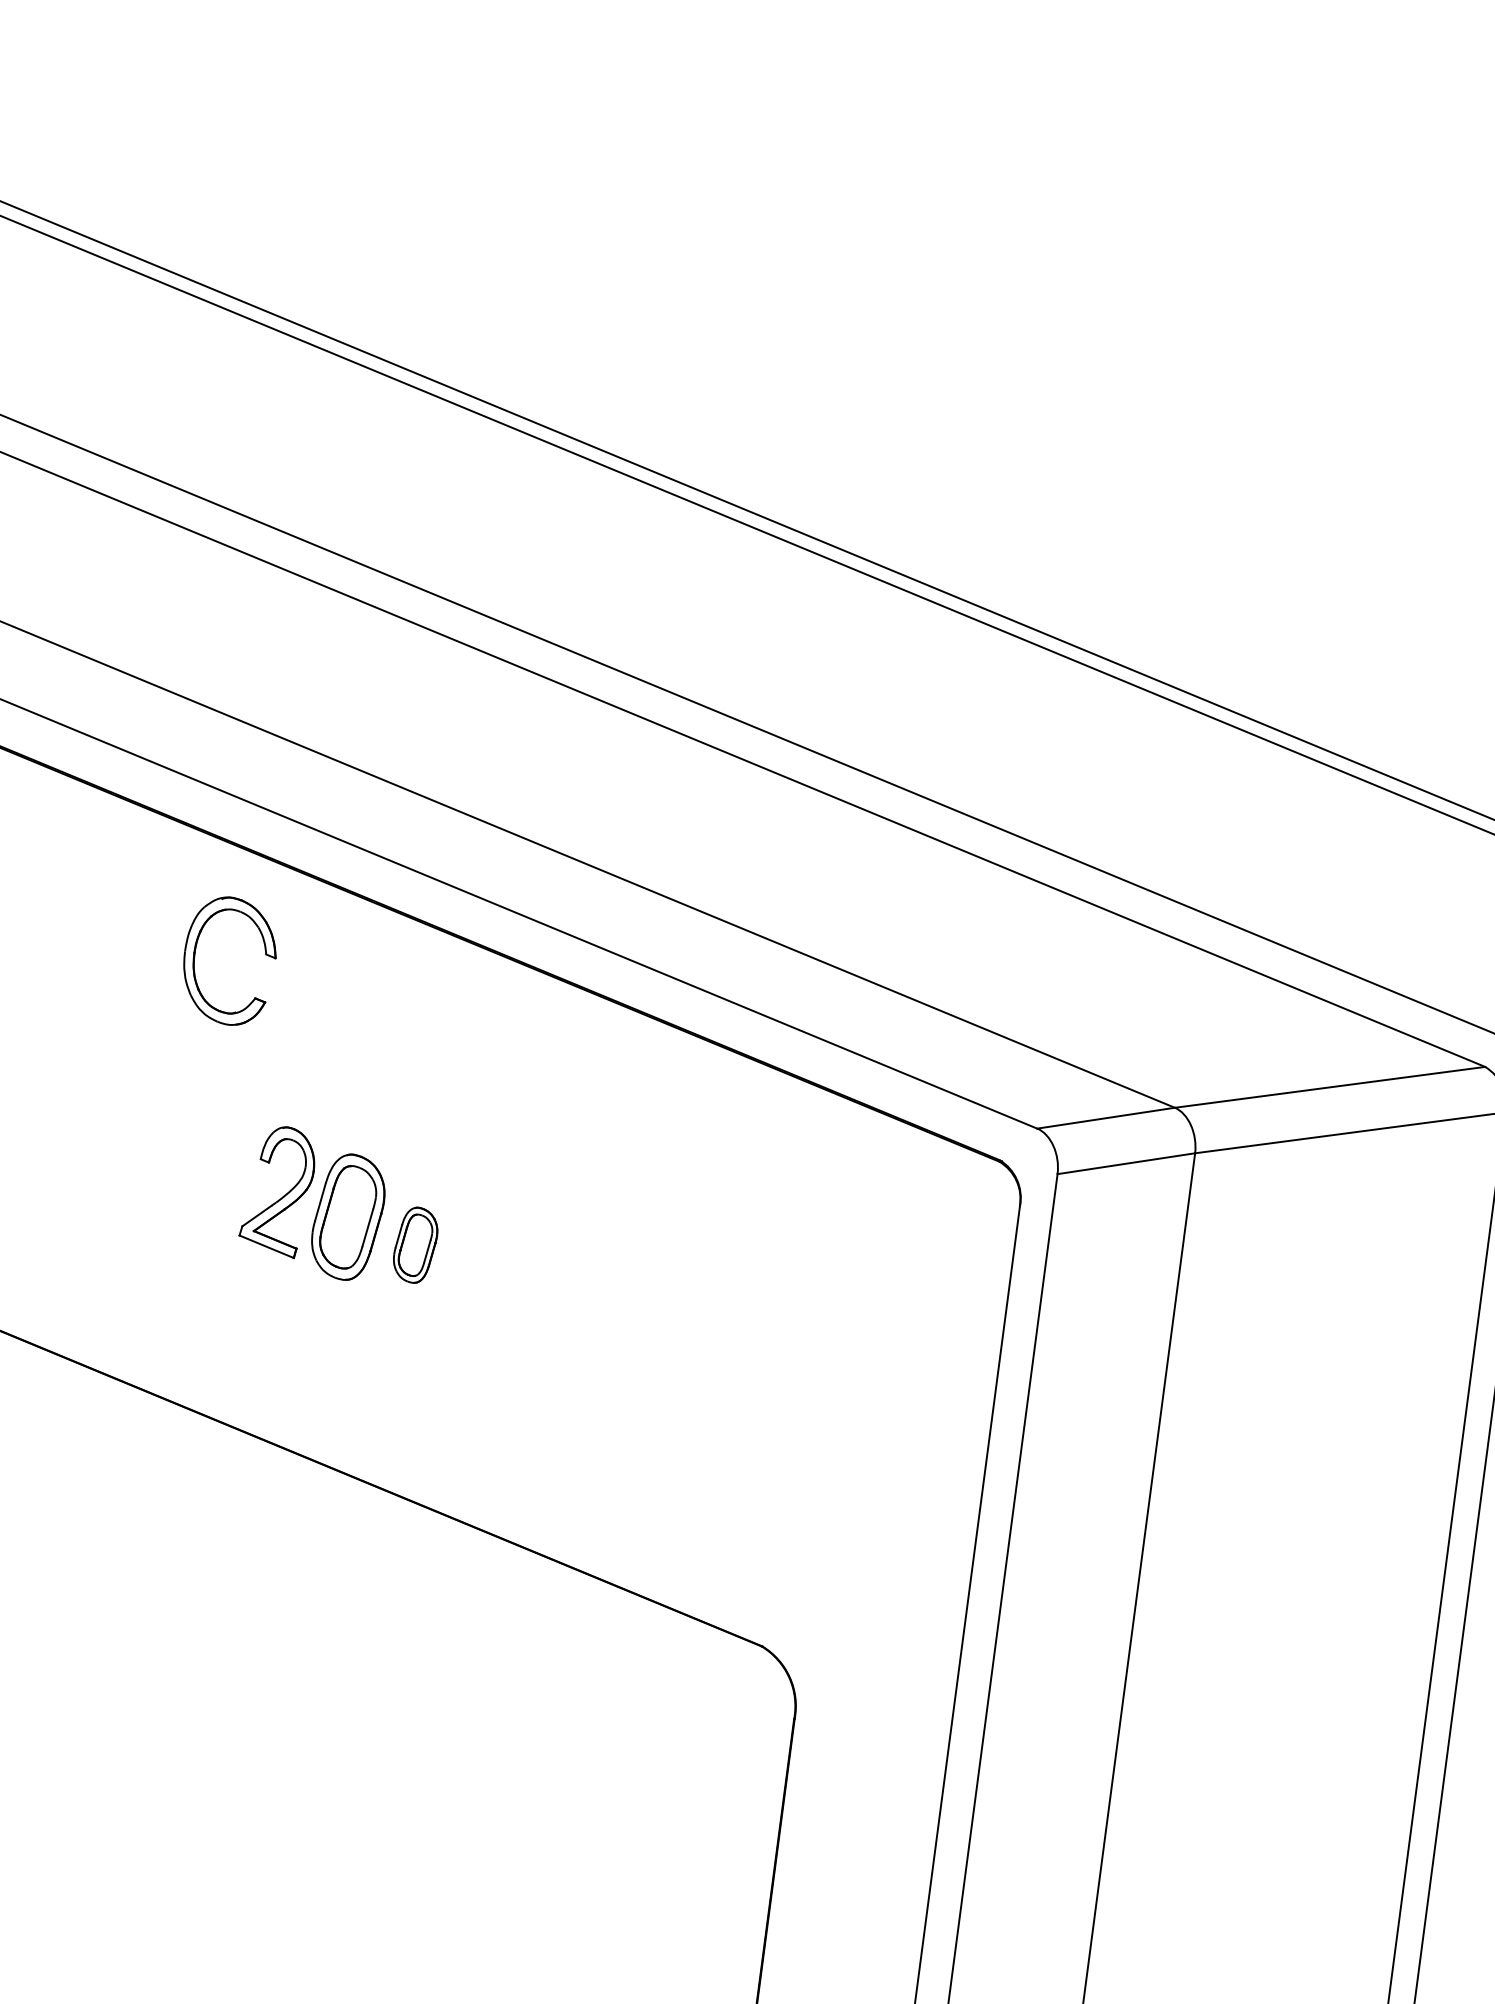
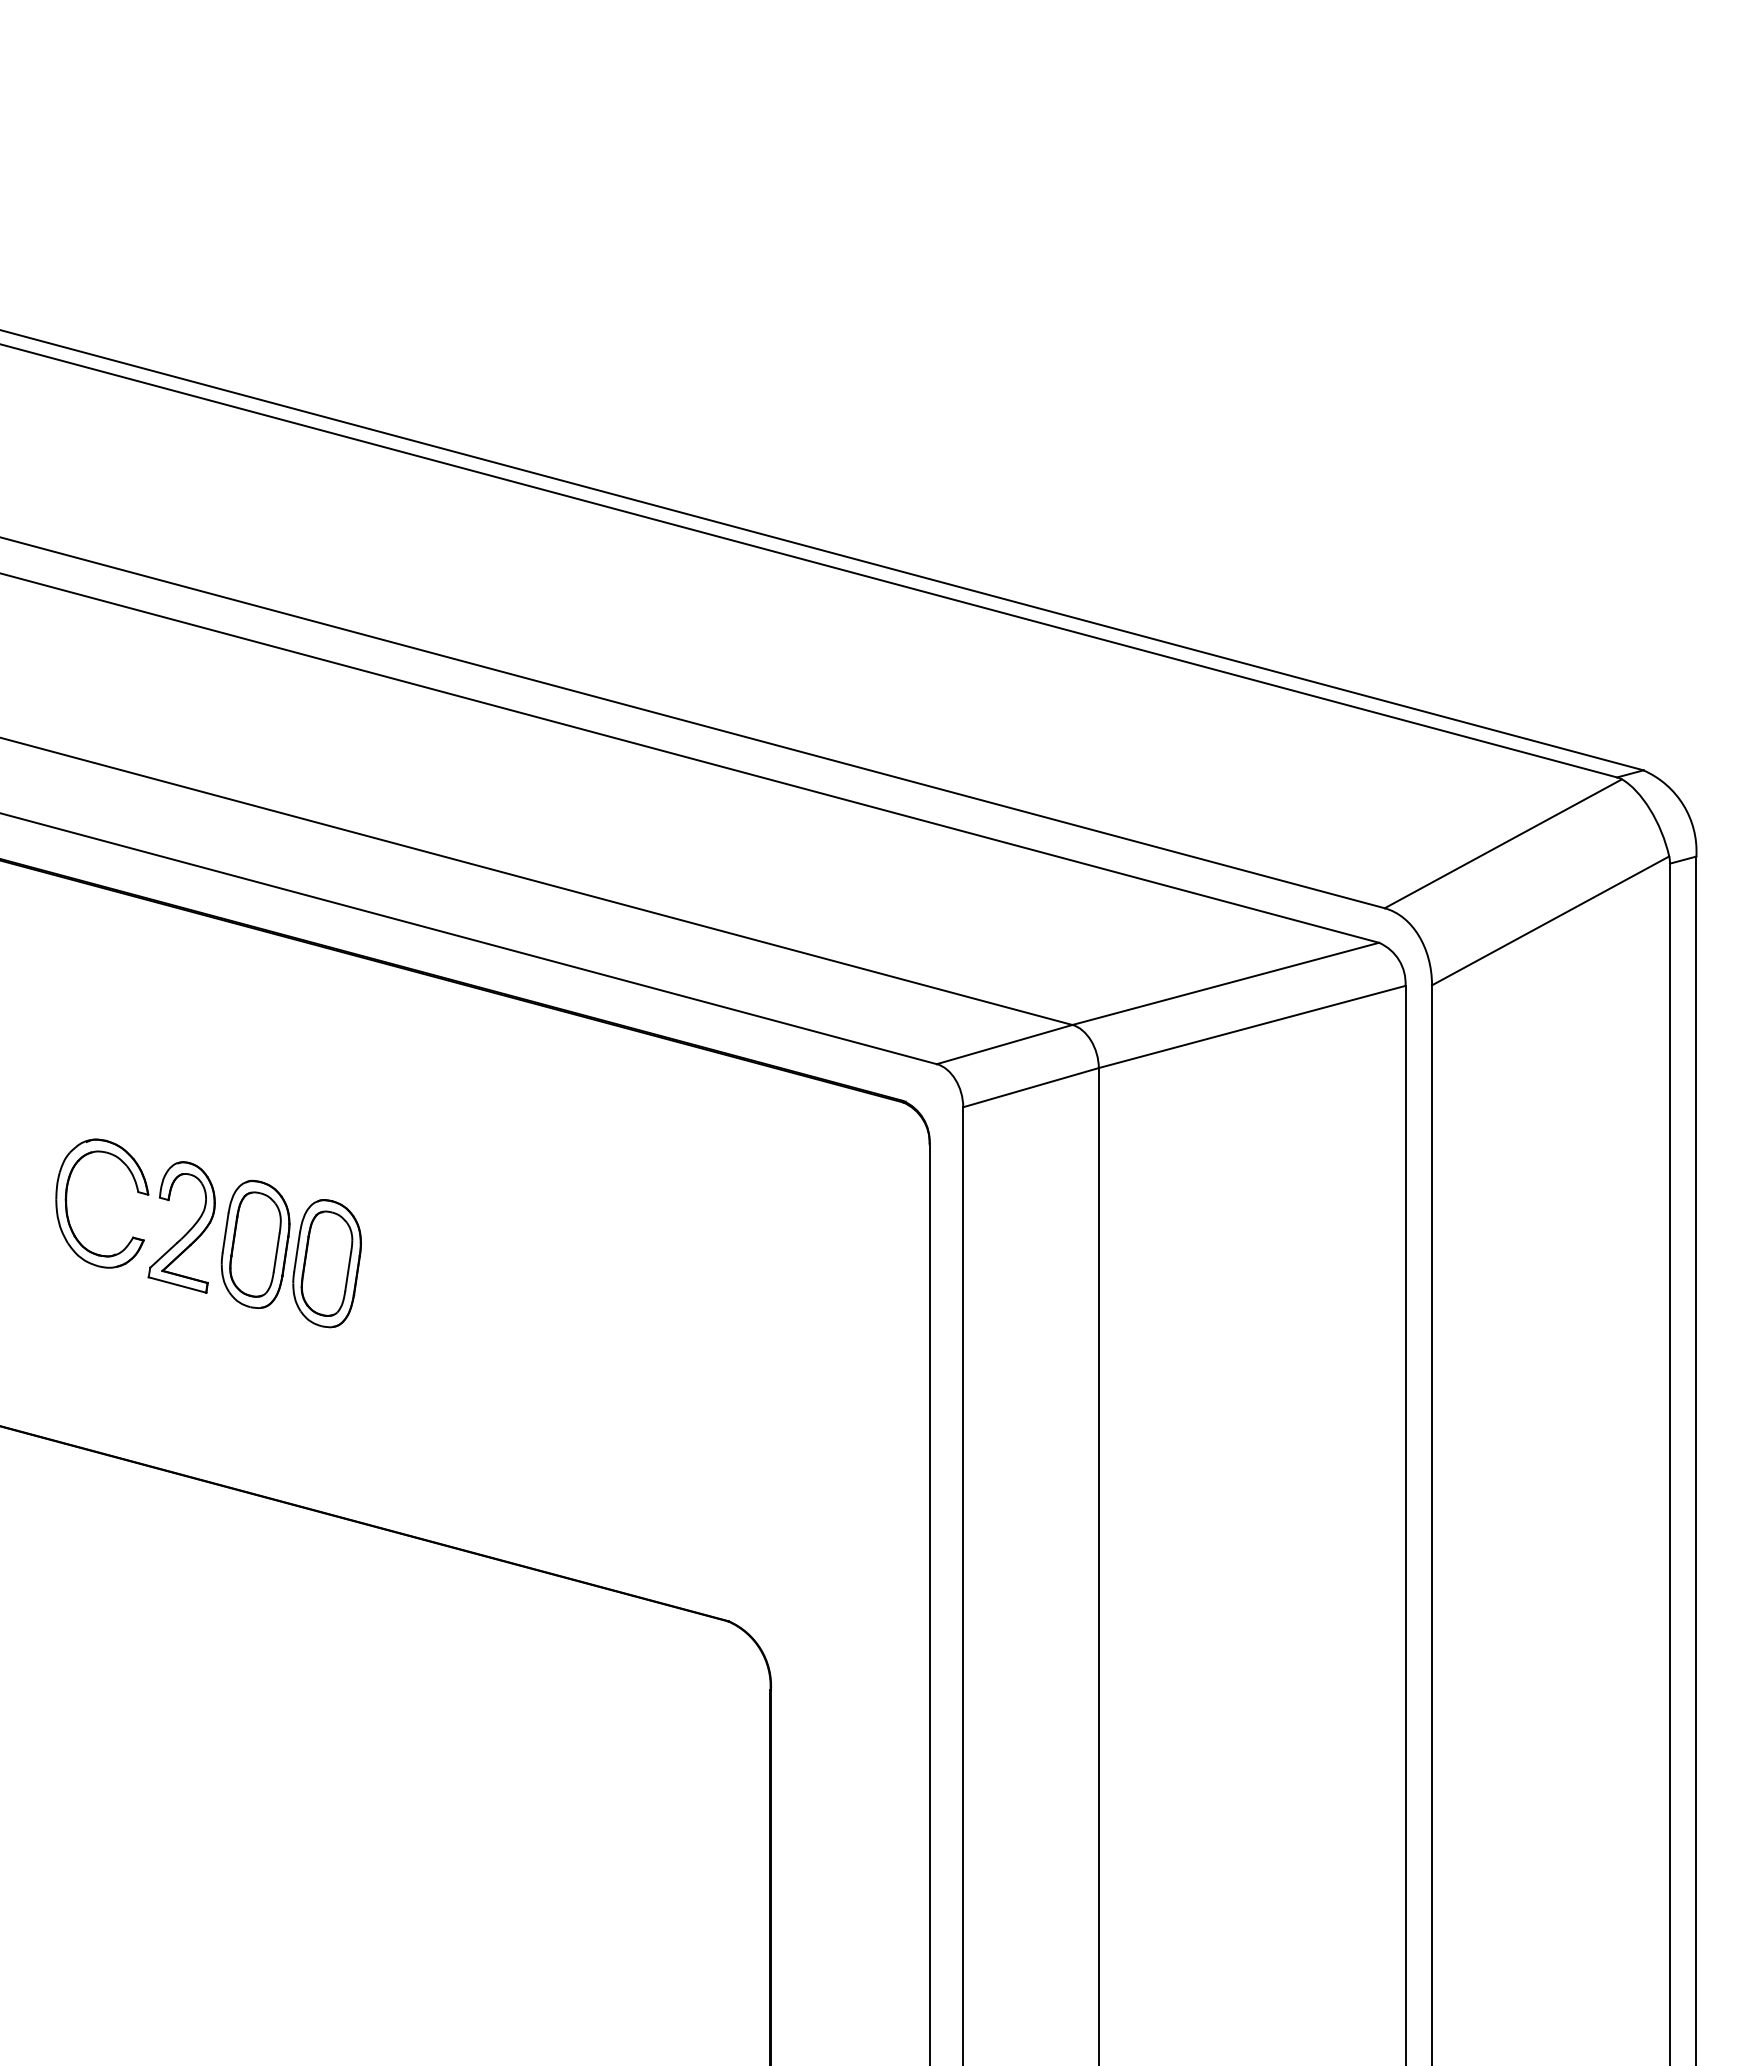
part: (195, 956) -> (67, 1203), moved
part: (415, 1244) -> (326, 1263), size x1.67

